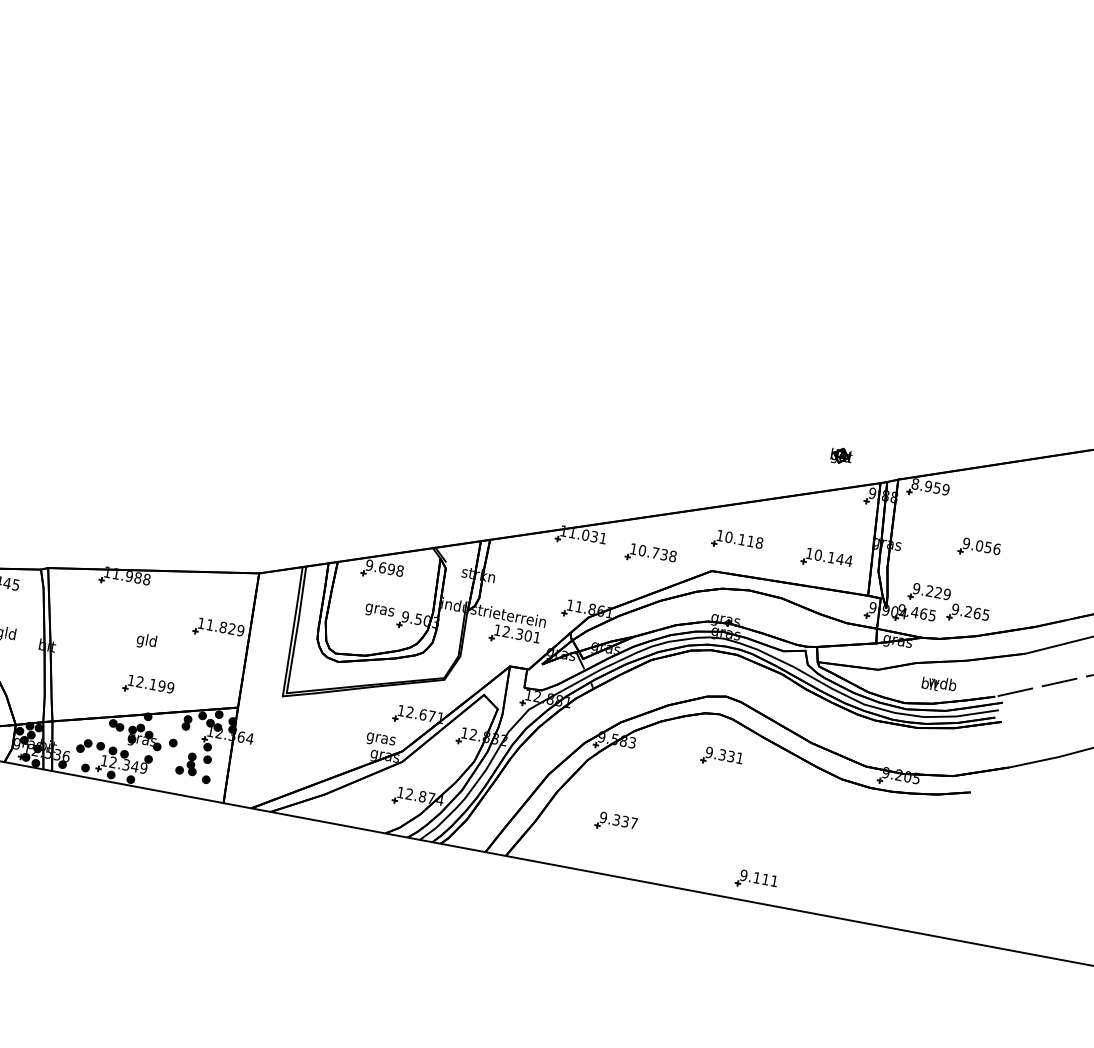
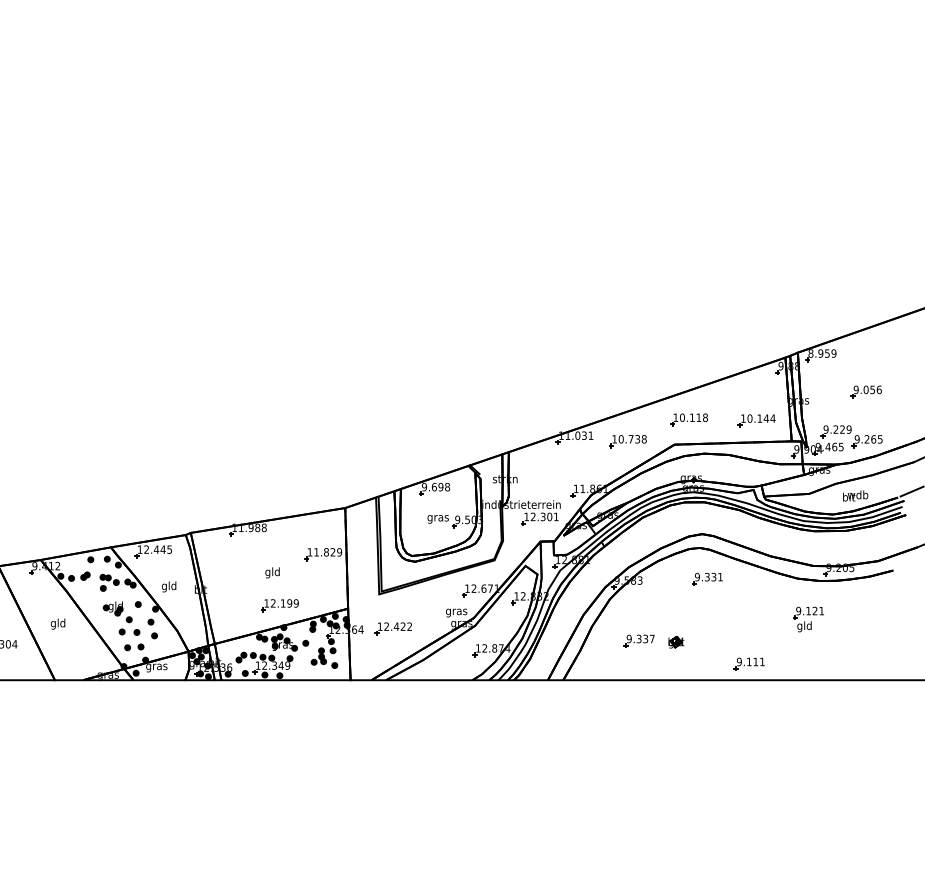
part: (841, 455) -> (676, 641), moved
part: (291, 744) -> (392, 628), added
part: (846, 836) -> (808, 619), added

